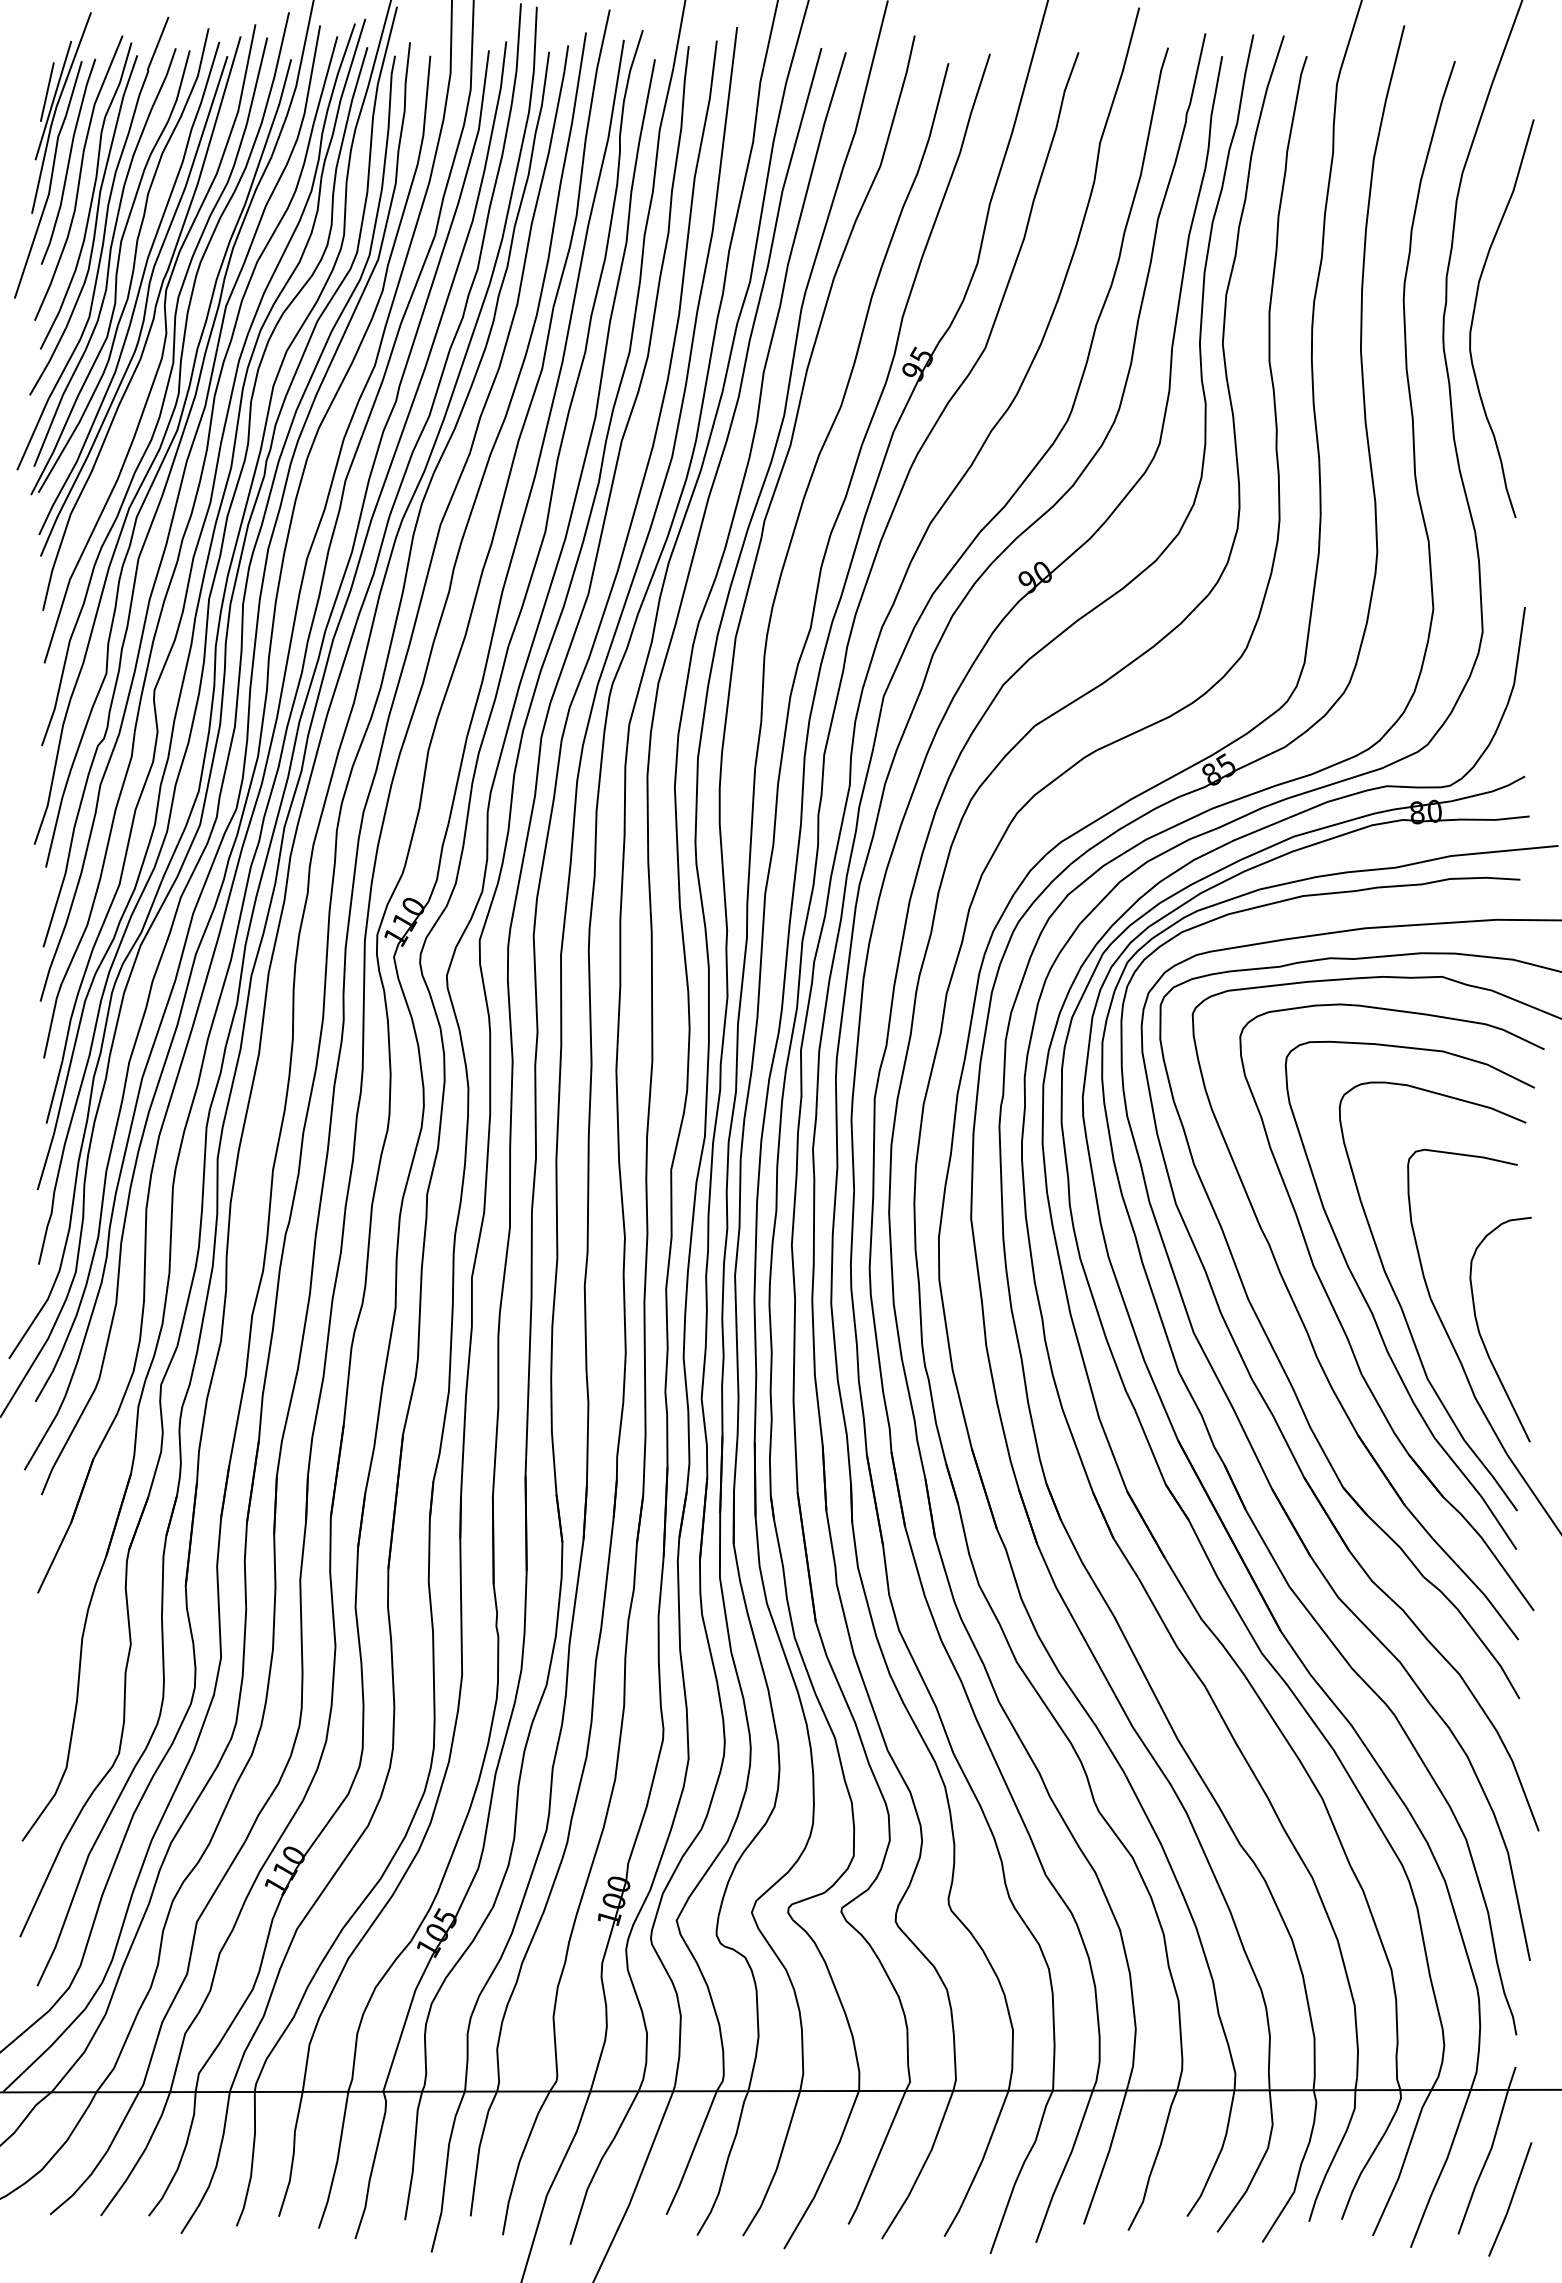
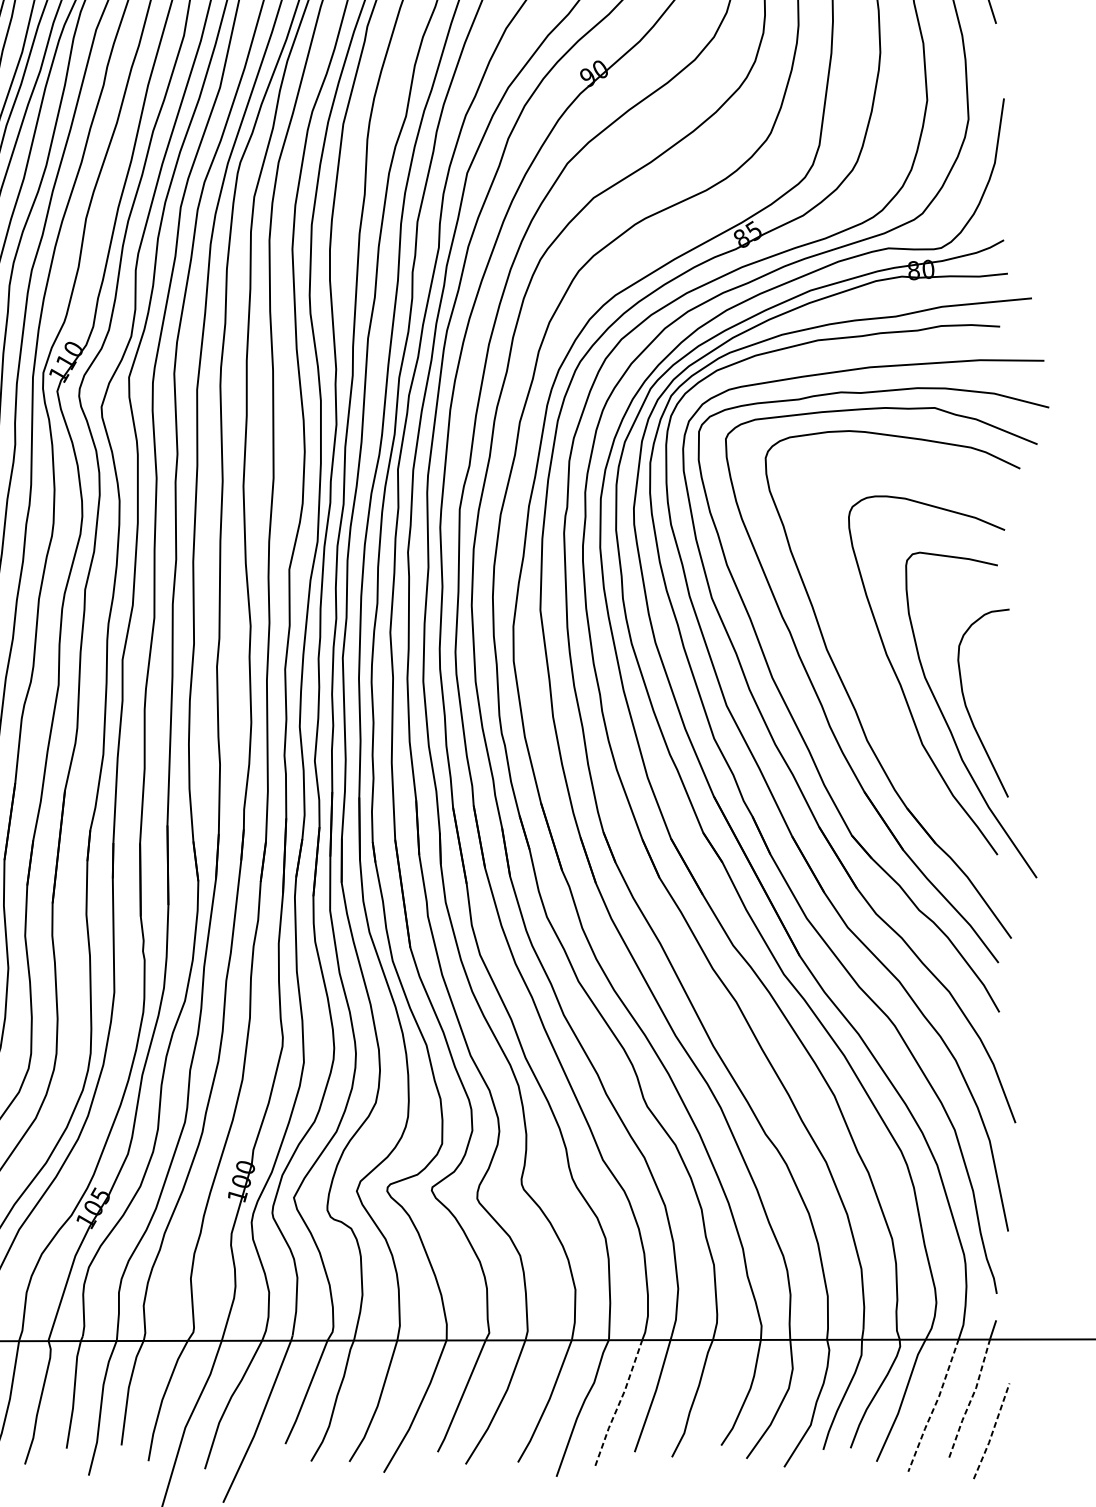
curve: (1373, 1313) -> (877, 689), removed
line: (1485, 2163) -> (970, 1401), solid -> dashed
line: (1065, 2167) -> (619, 1404), solid -> dashed
line: (1442, 2169) -> (934, 1406), solid -> dashed
line: (1511, 2200) -> (992, 1432), solid -> dashed

